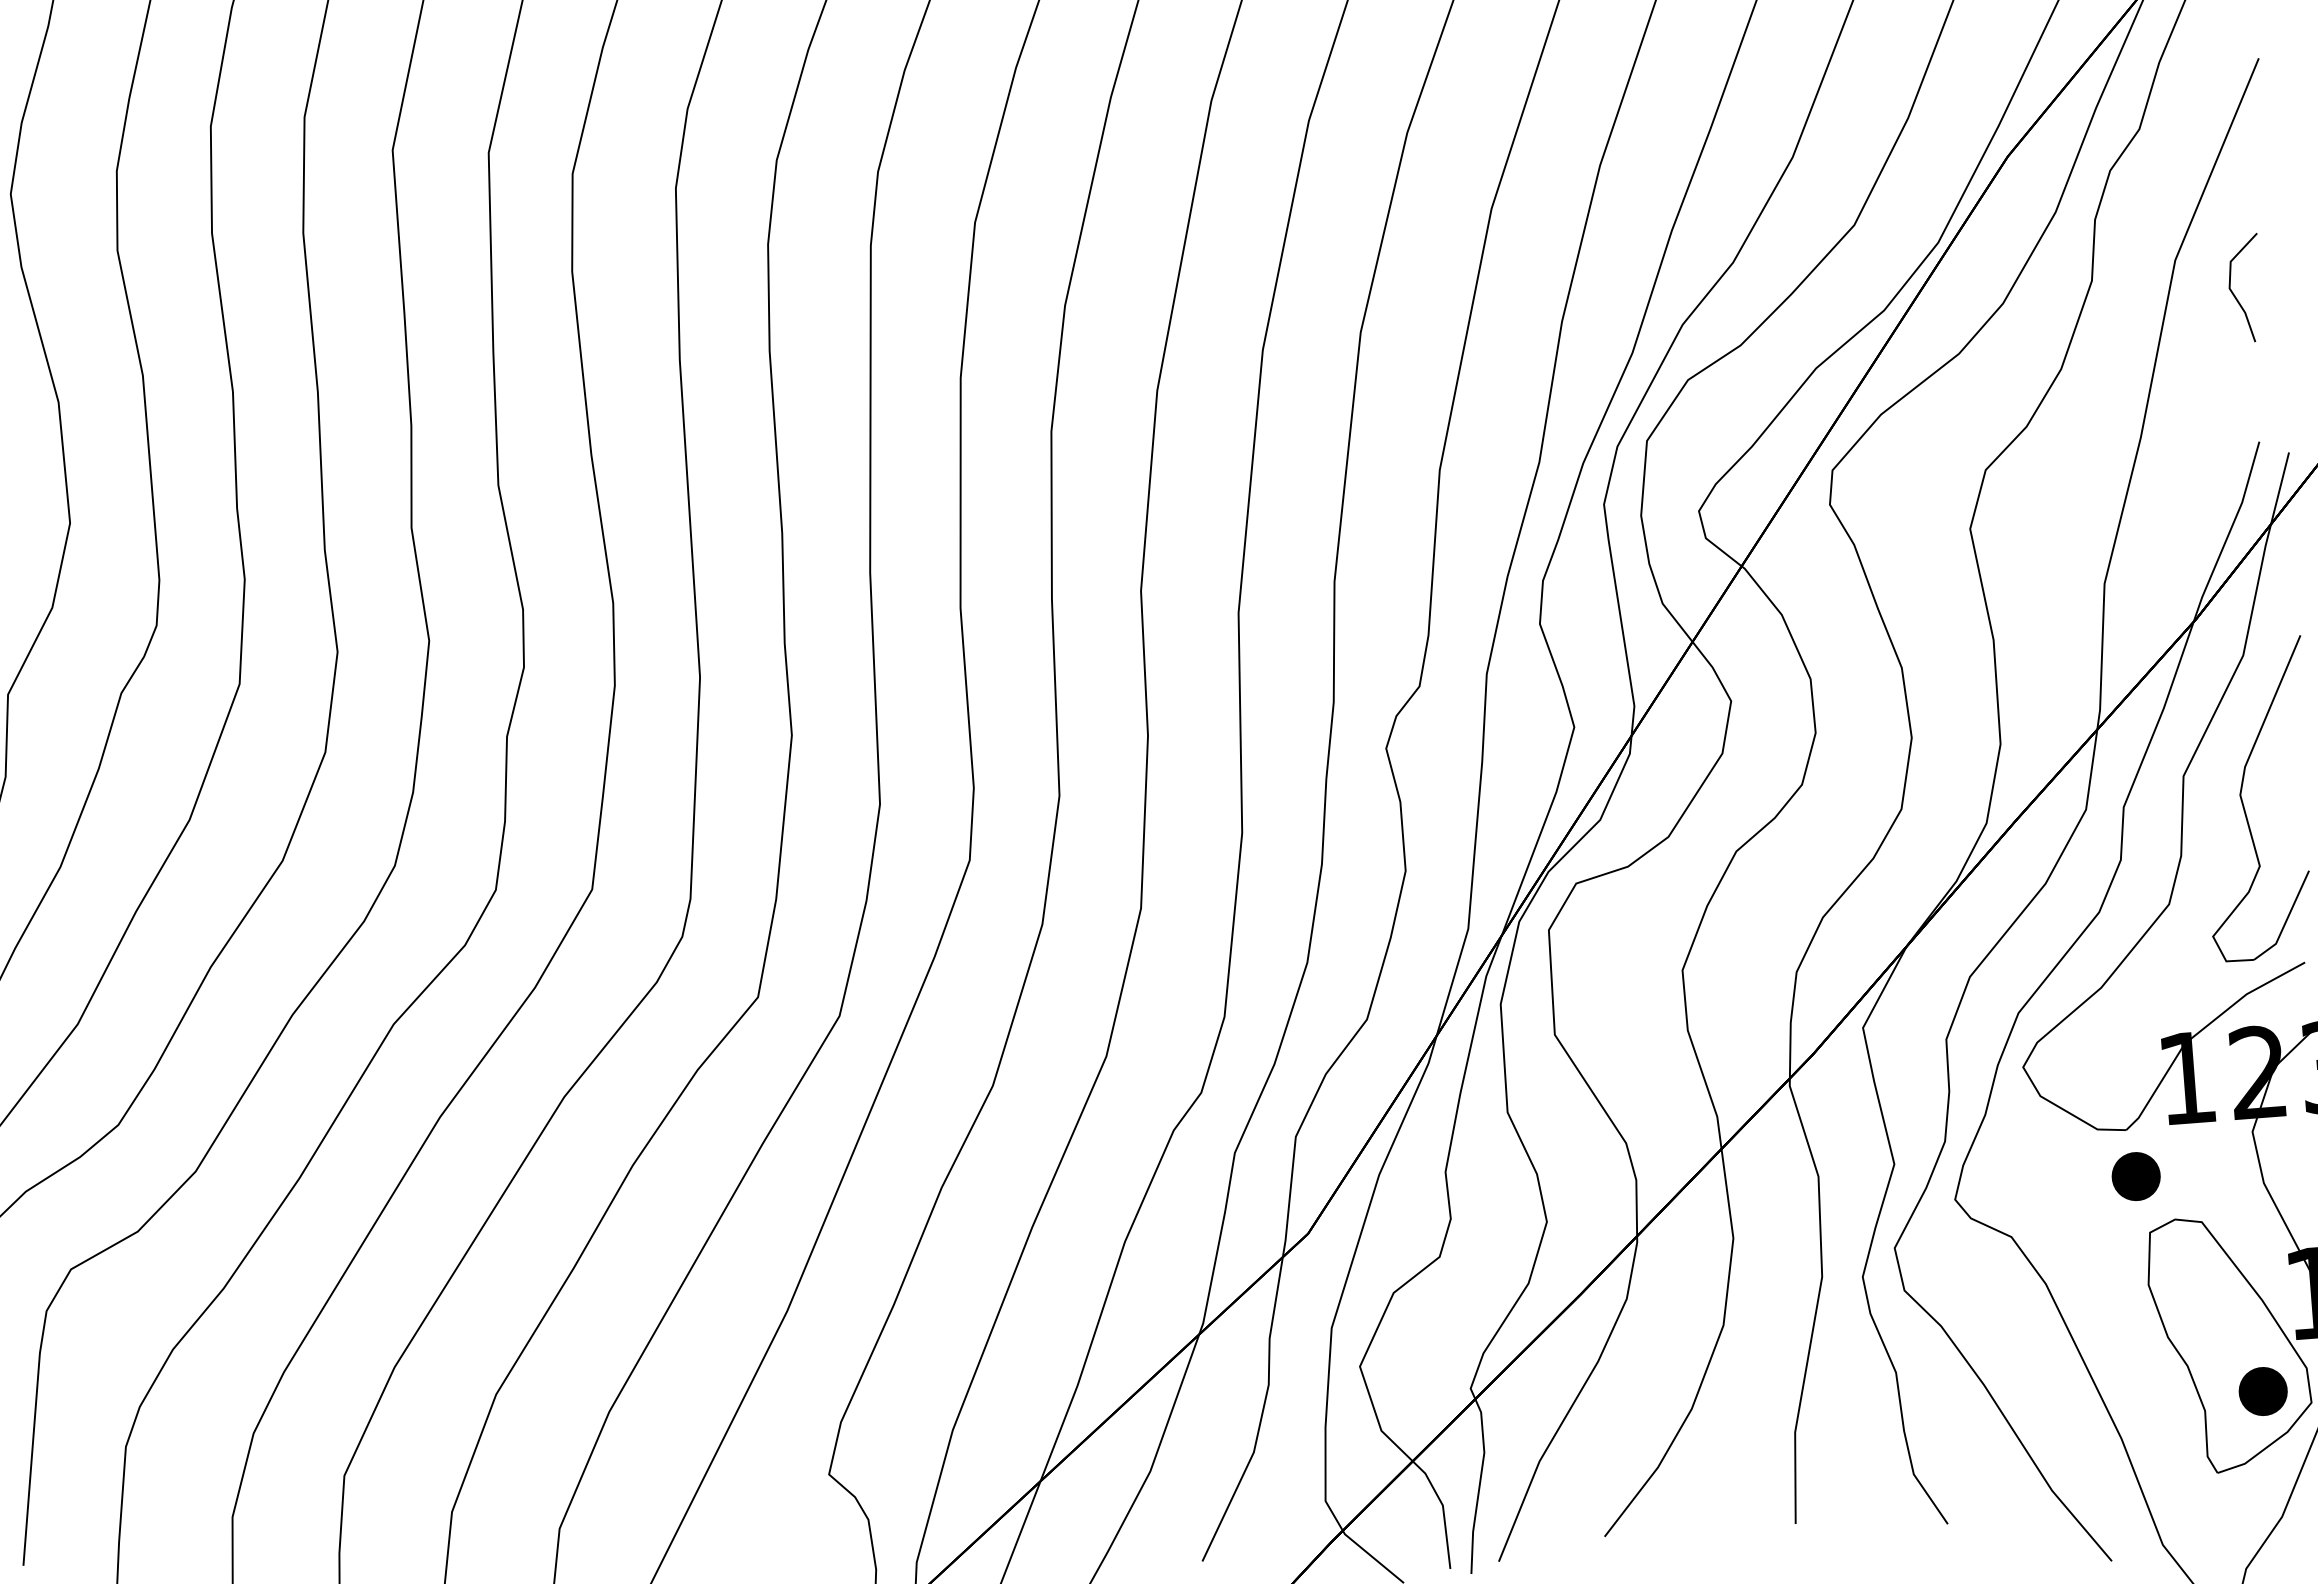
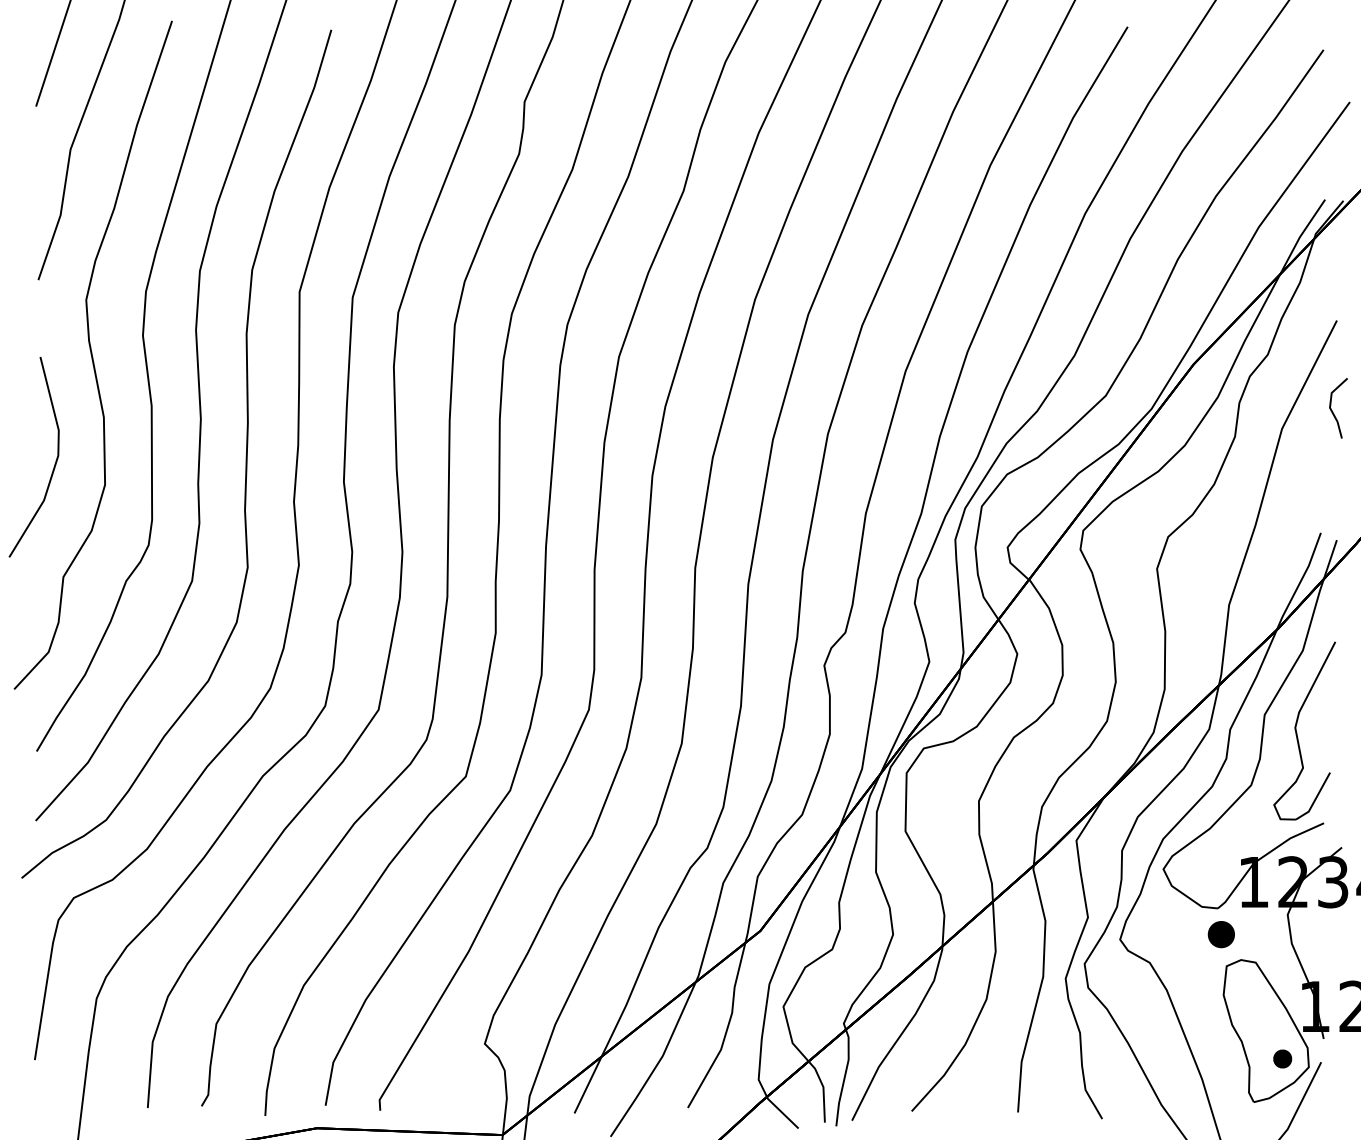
line: (2234, 293) -> (1332, 410), moved
part: (2262, 1390) -> (1282, 1058), size x0.7

